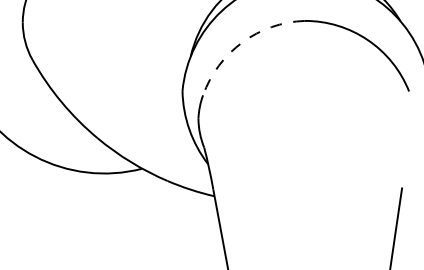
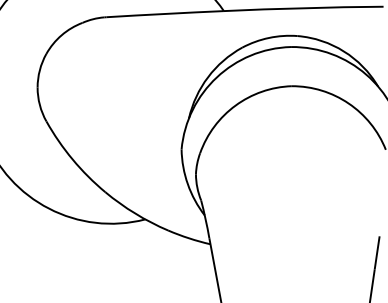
arc: (242, 42) -> (235, 105), dashed -> solid

